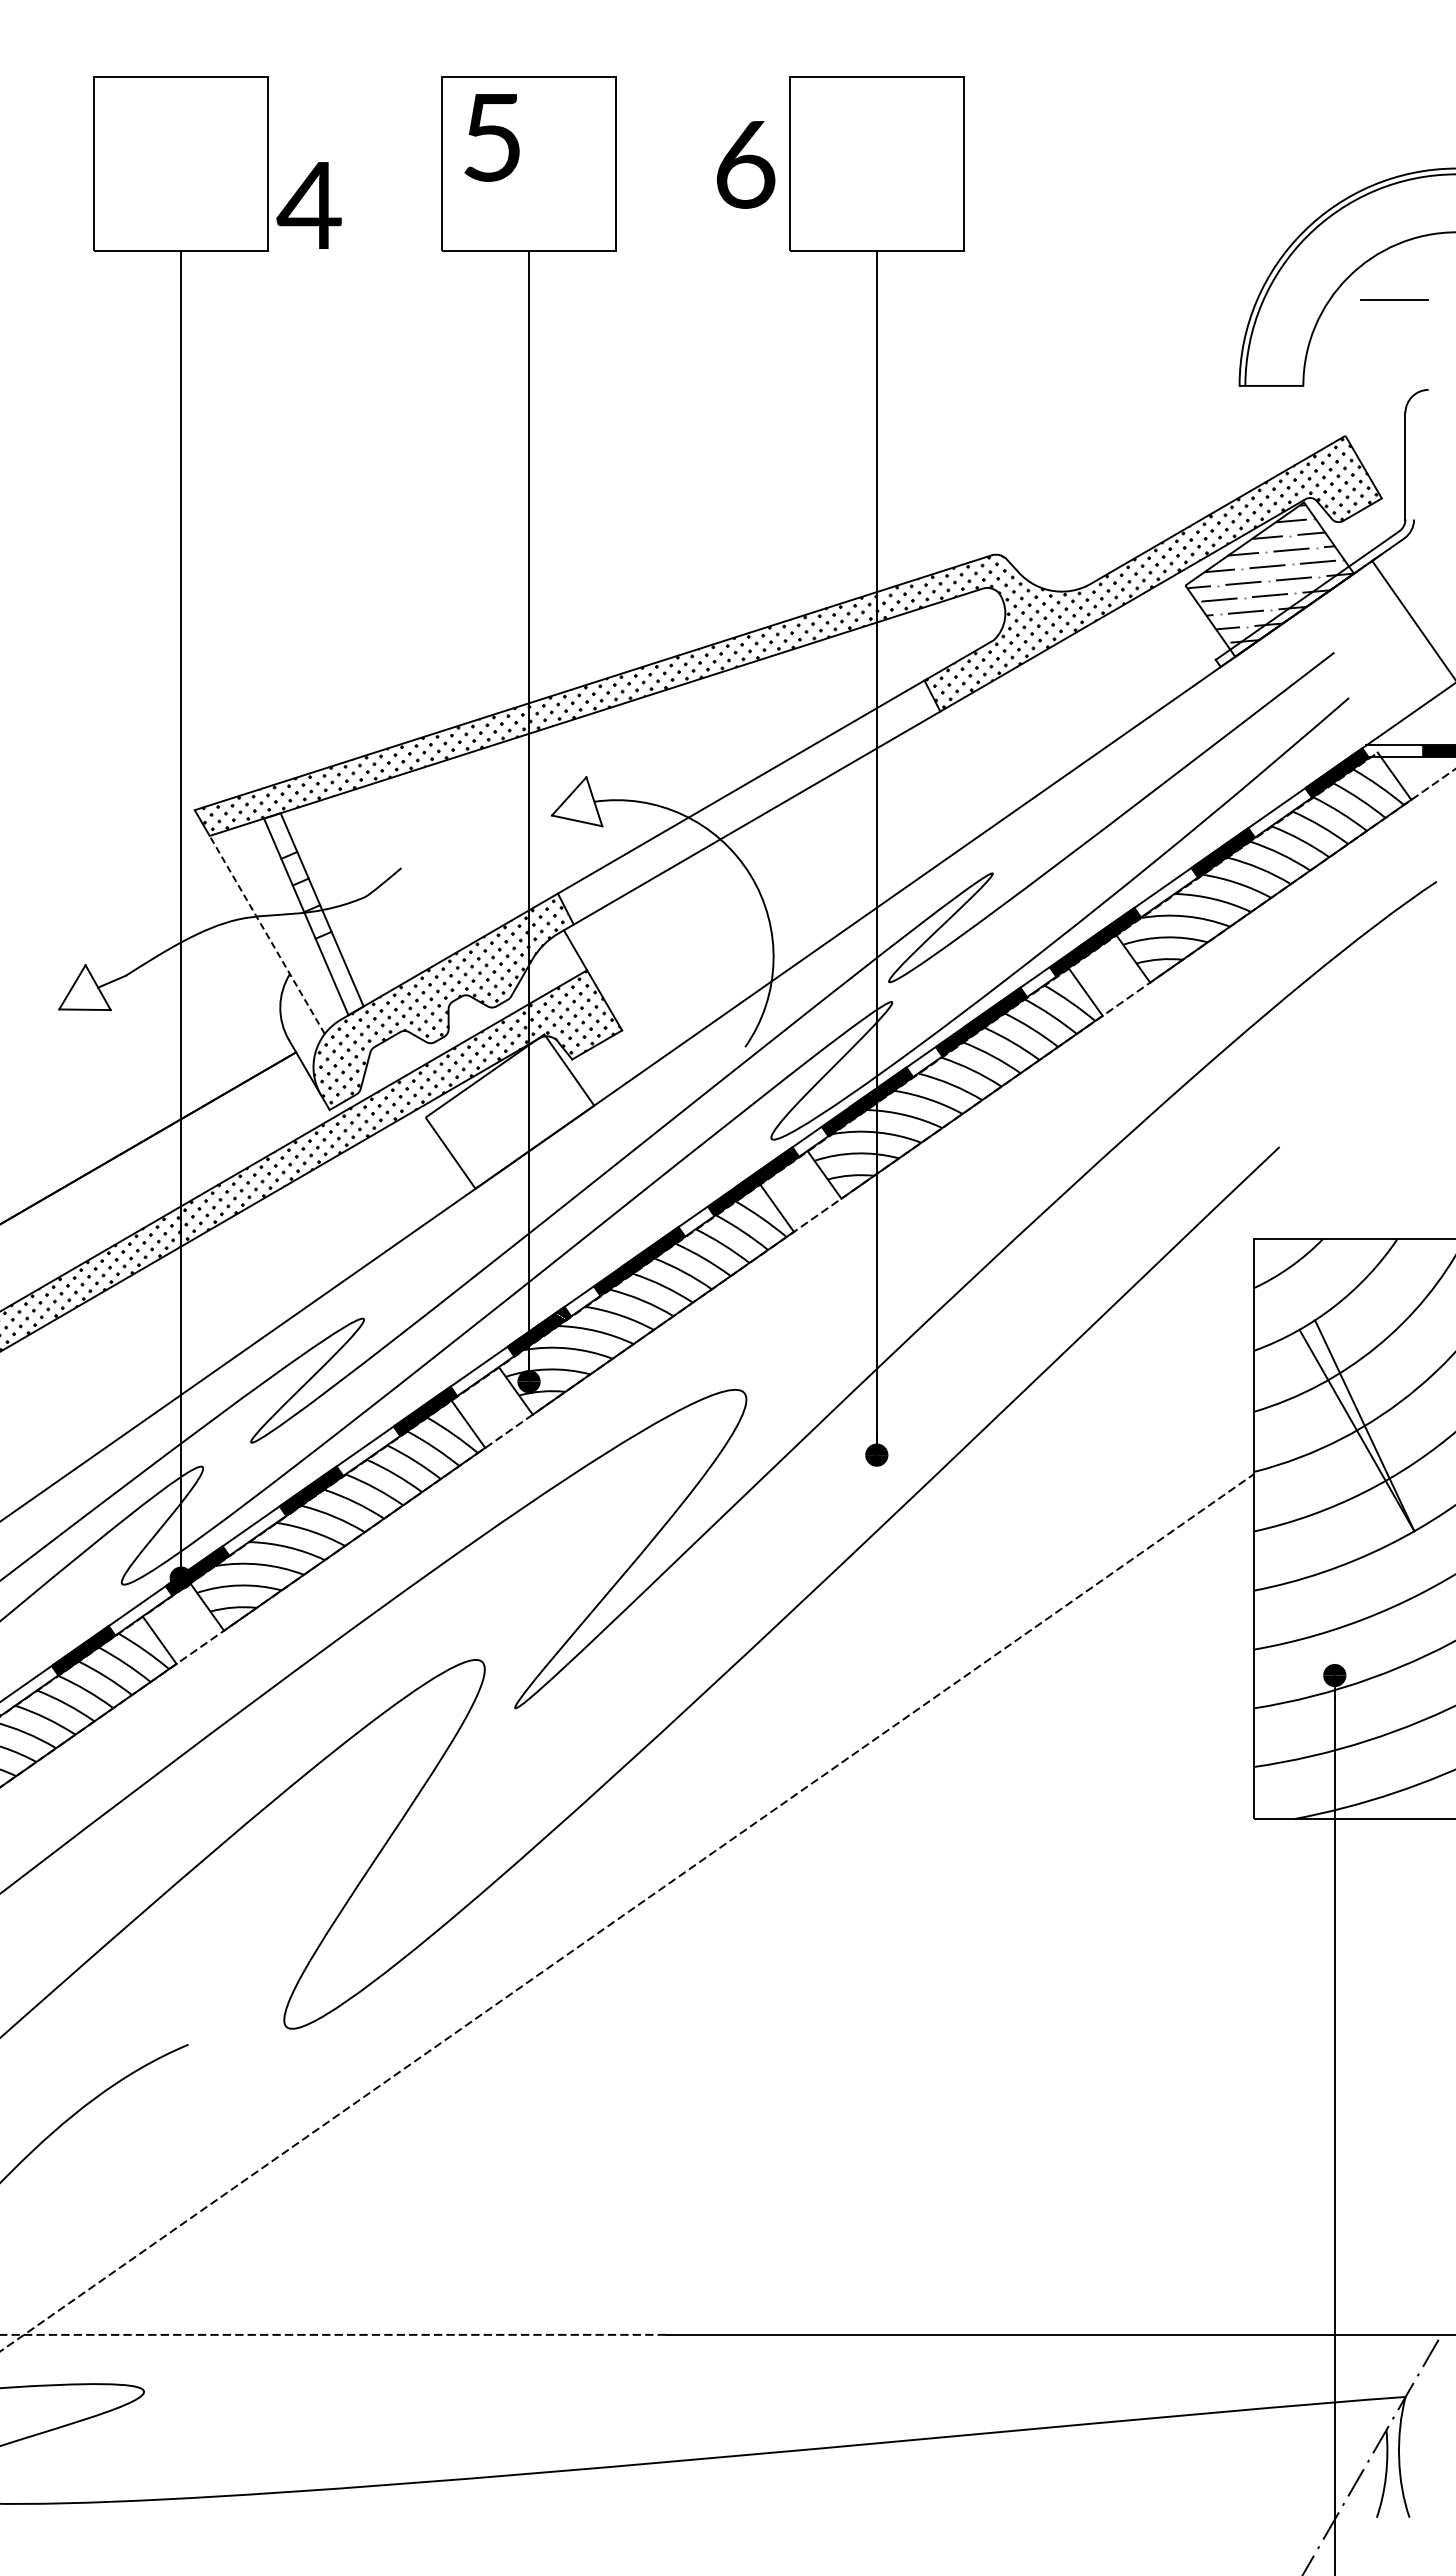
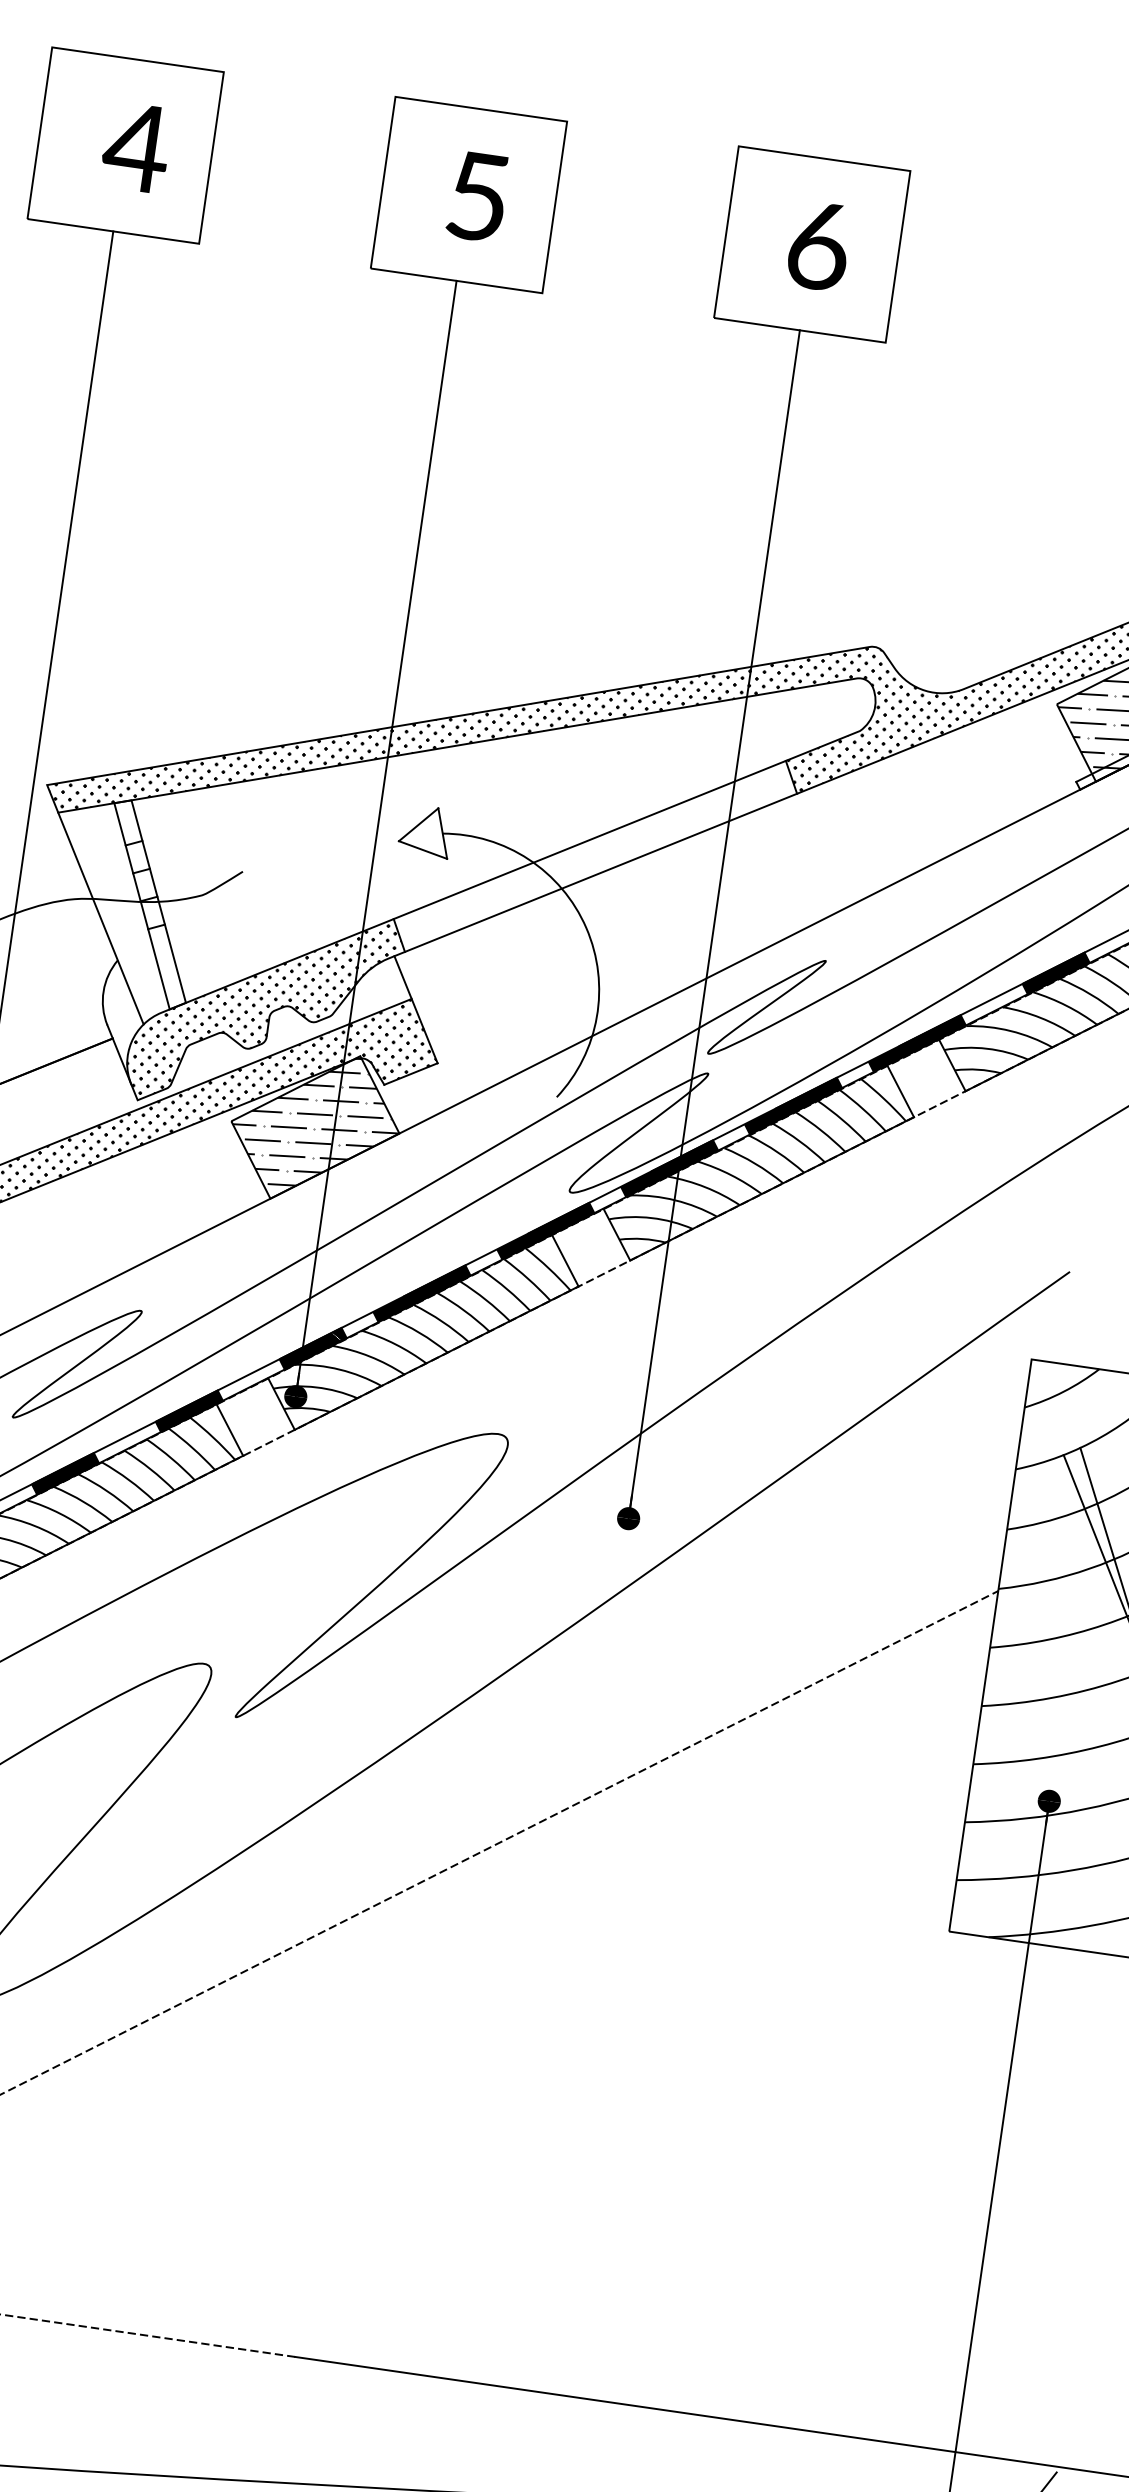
text: (491, 137) -> (477, 196), moved
text: (745, 164) -> (818, 245), moved
text: (308, 205) -> (135, 147), moved
line: (267, 934) -> (101, 918), dashed -> solid
hatch: (510, 1112) -> (315, 1128), added

